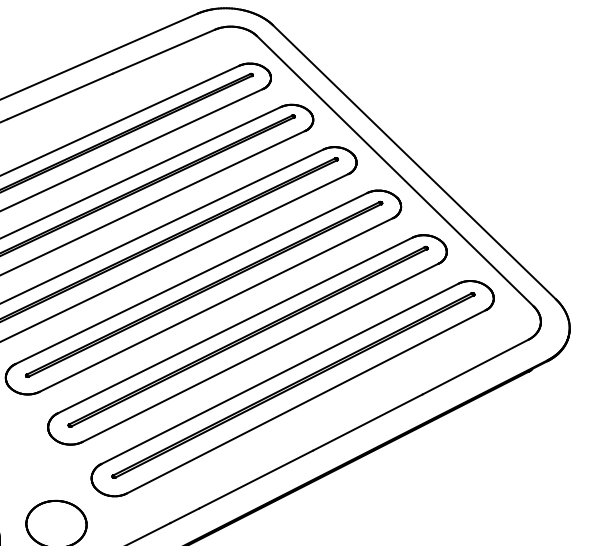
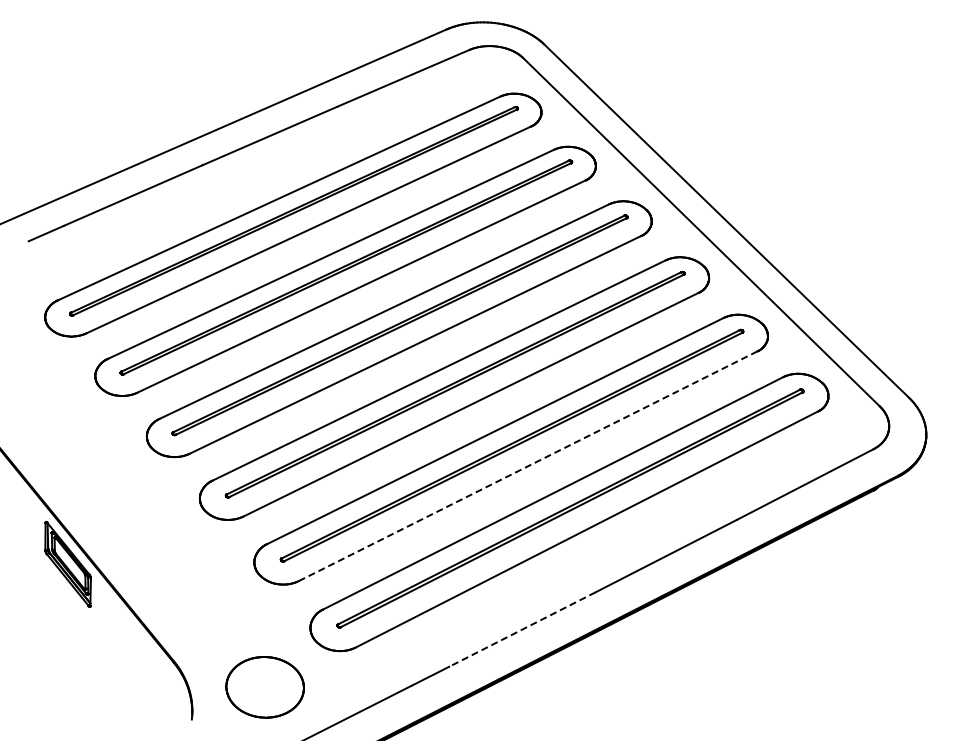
line: (260, 352) -> (527, 466), solid -> dashed
line: (256, 479) -> (522, 629), solid -> dashed

